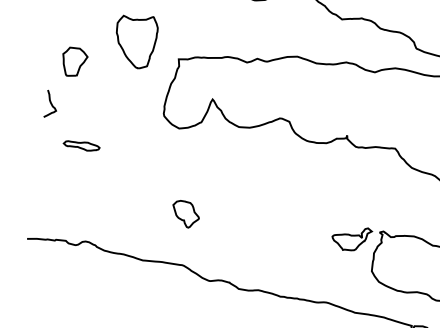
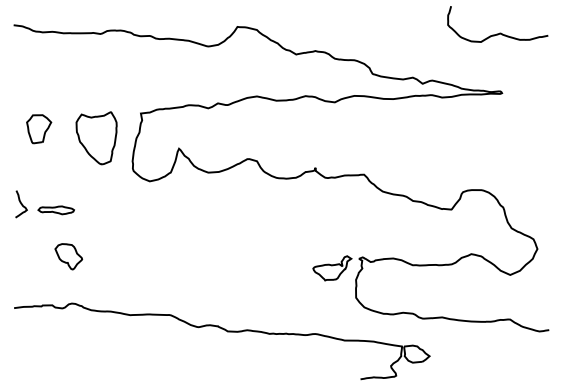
part: (135, 41) -> (96, 138), moved
curve: (51, 104) -> (21, 204), moved
part: (185, 214) -> (68, 256), moved

